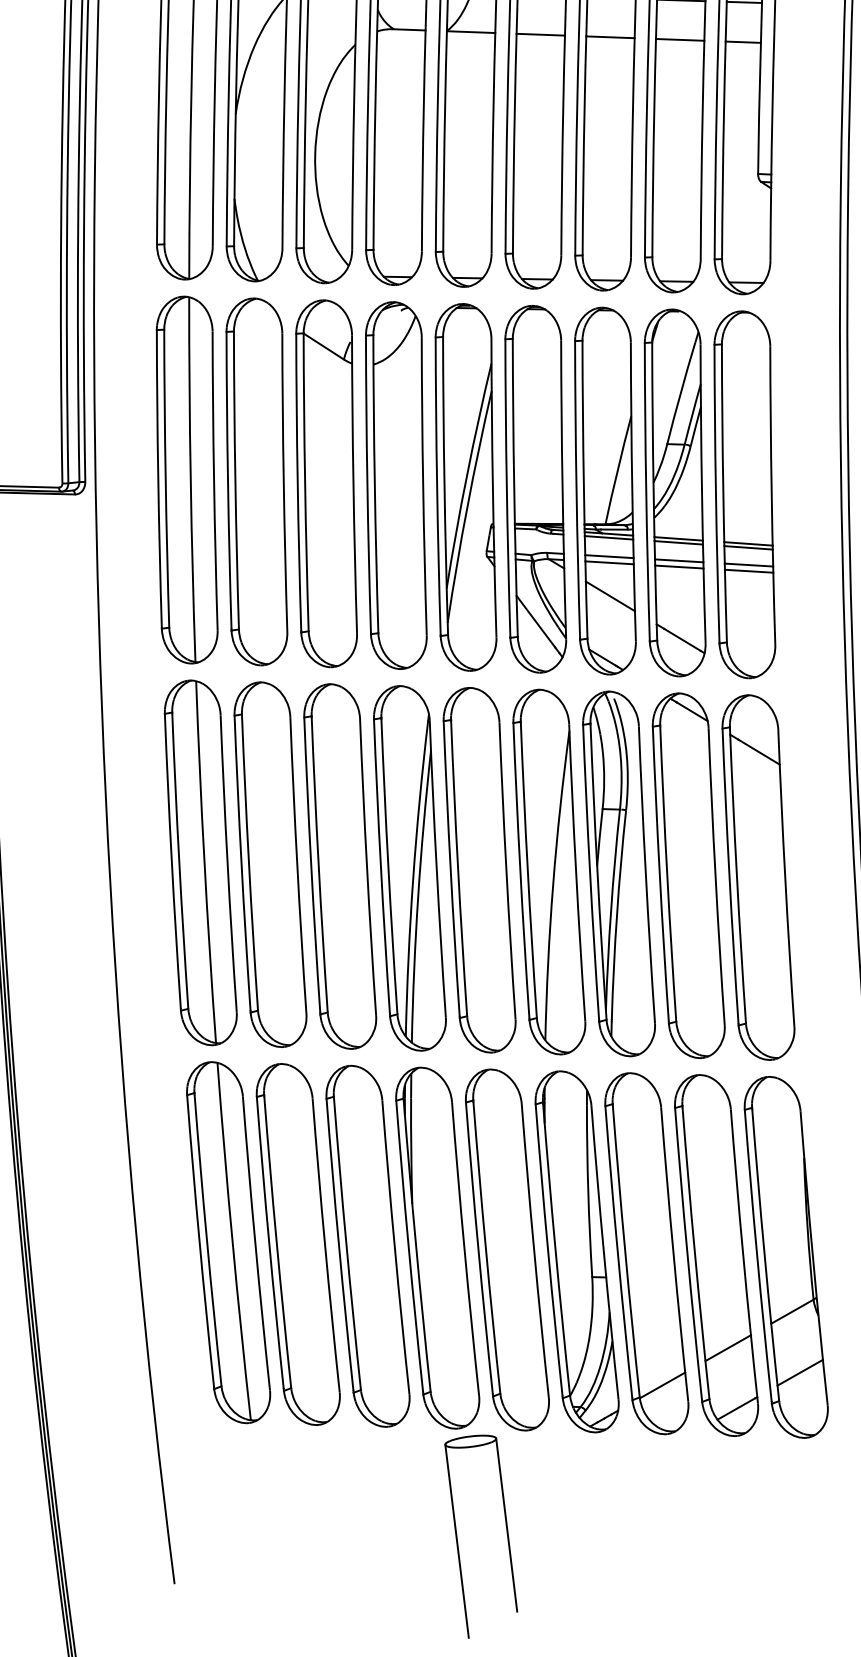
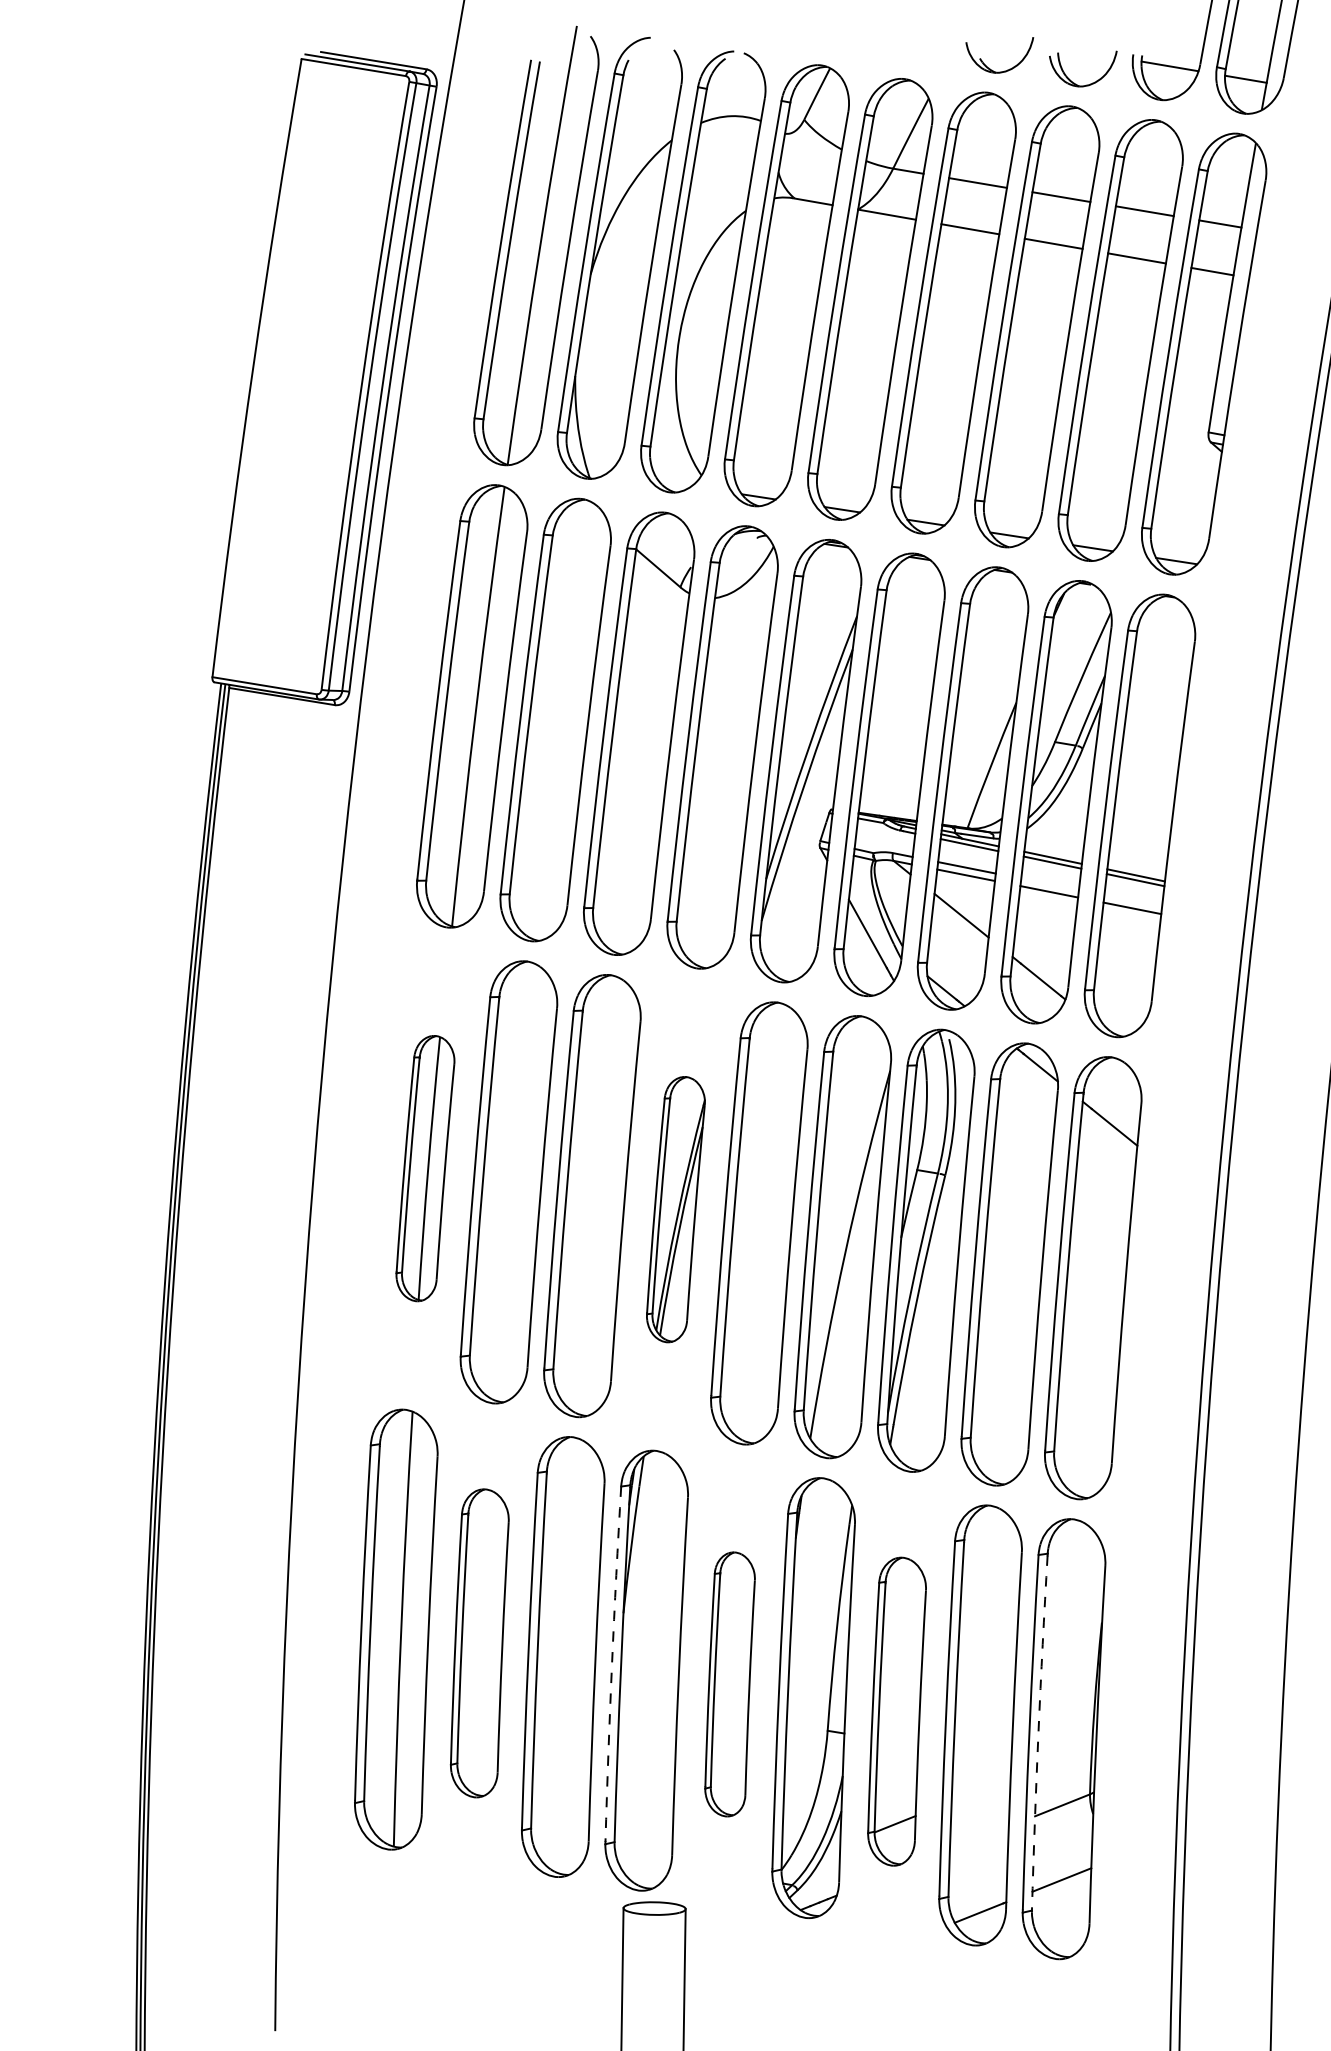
line: (678, 561) -> (1049, 884), removed
line: (749, 564) -> (1133, 900), removed
part: (200, 862) -> (425, 1168), size x0.6
part: (409, 868) -> (675, 1209), size x0.6
part: (298, 1244) -> (479, 1643), size x0.7
arc: (409, 1247) -> (612, 1664), solid -> dashed
part: (506, 1250) -> (729, 1684), size x0.6
part: (646, 1253) -> (896, 1711), size x0.7
arc: (764, 1255) -> (1038, 1733), solid -> dashed
line: (727, 1348) -> (978, 1838), removed

